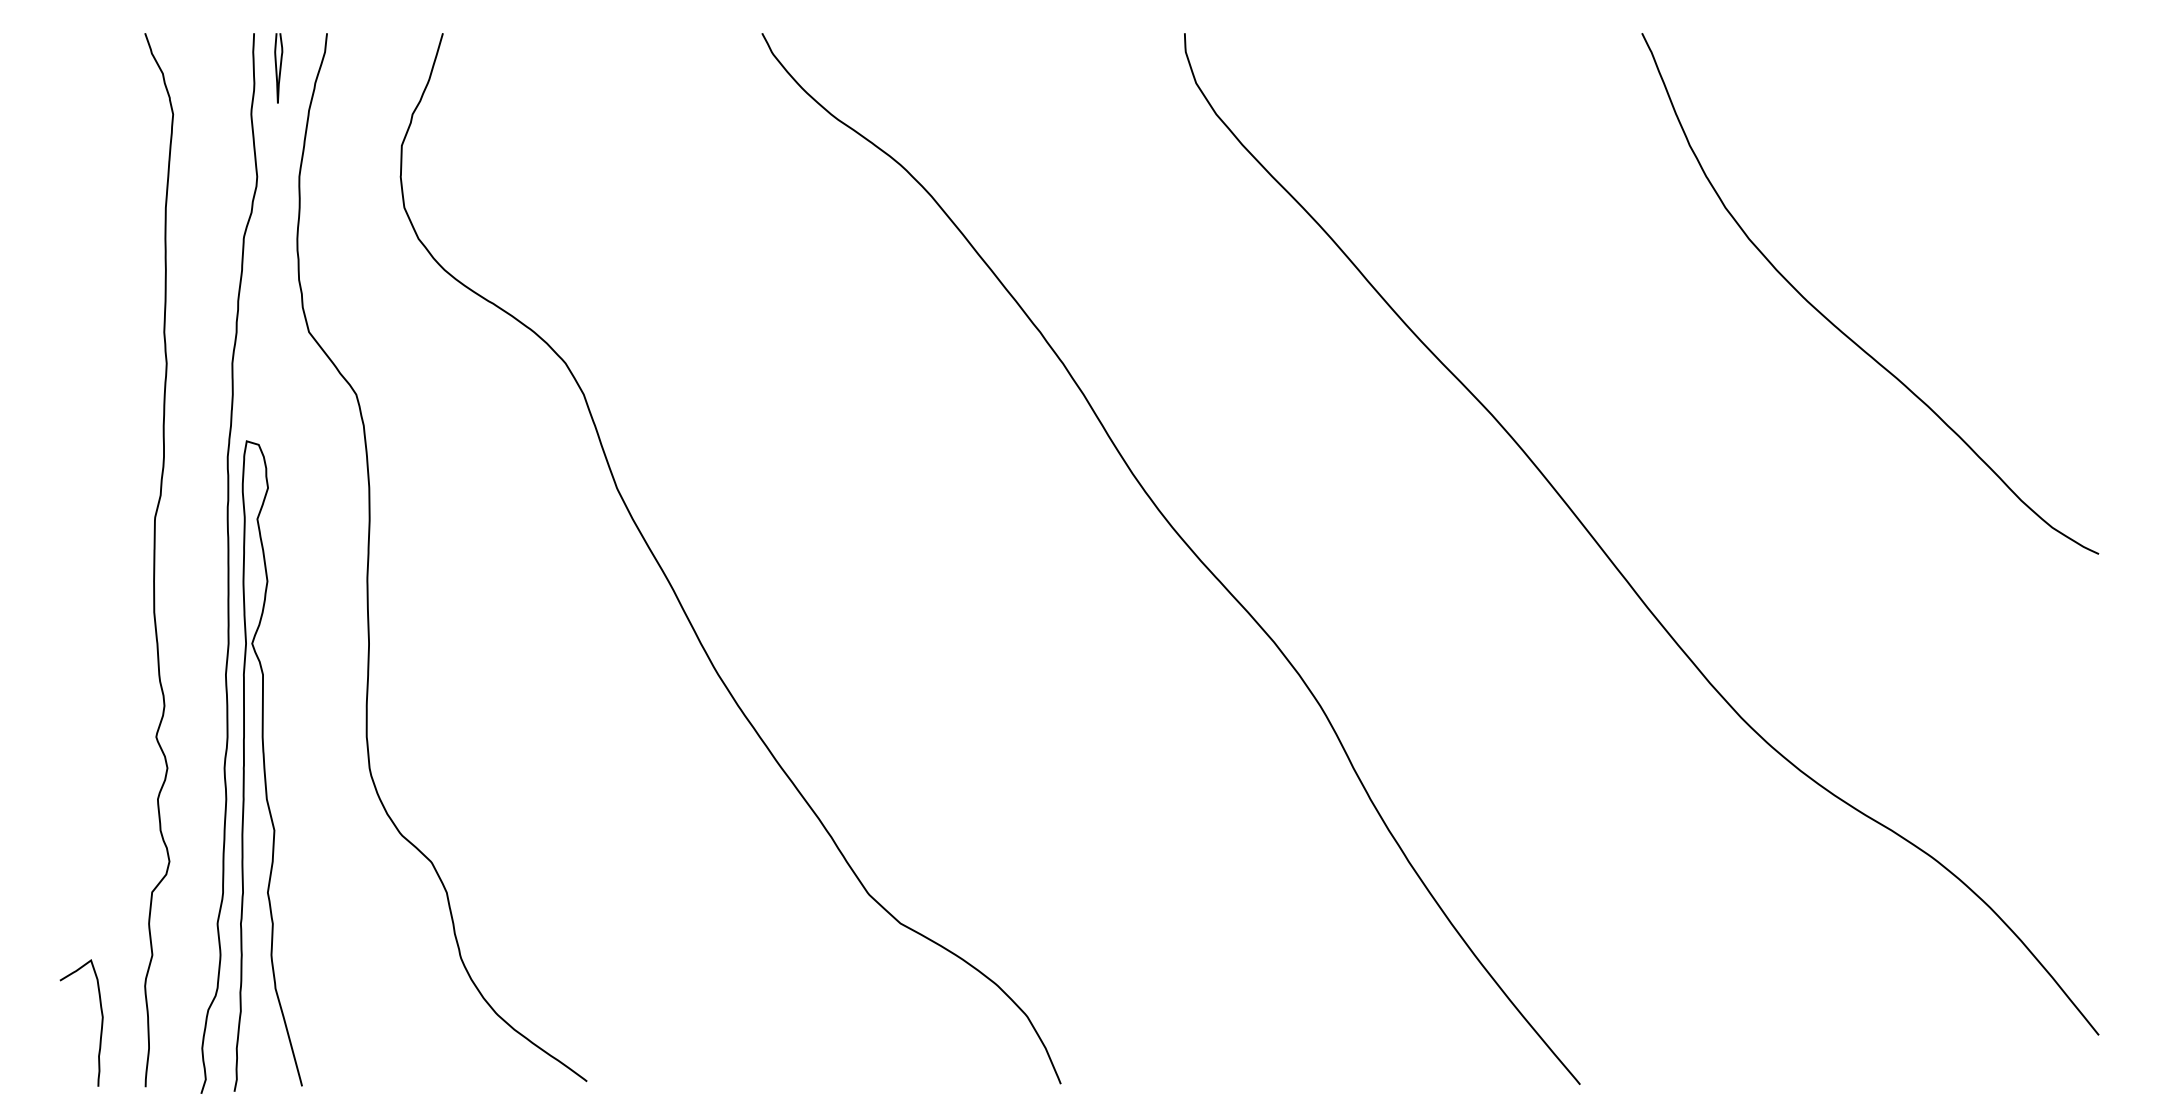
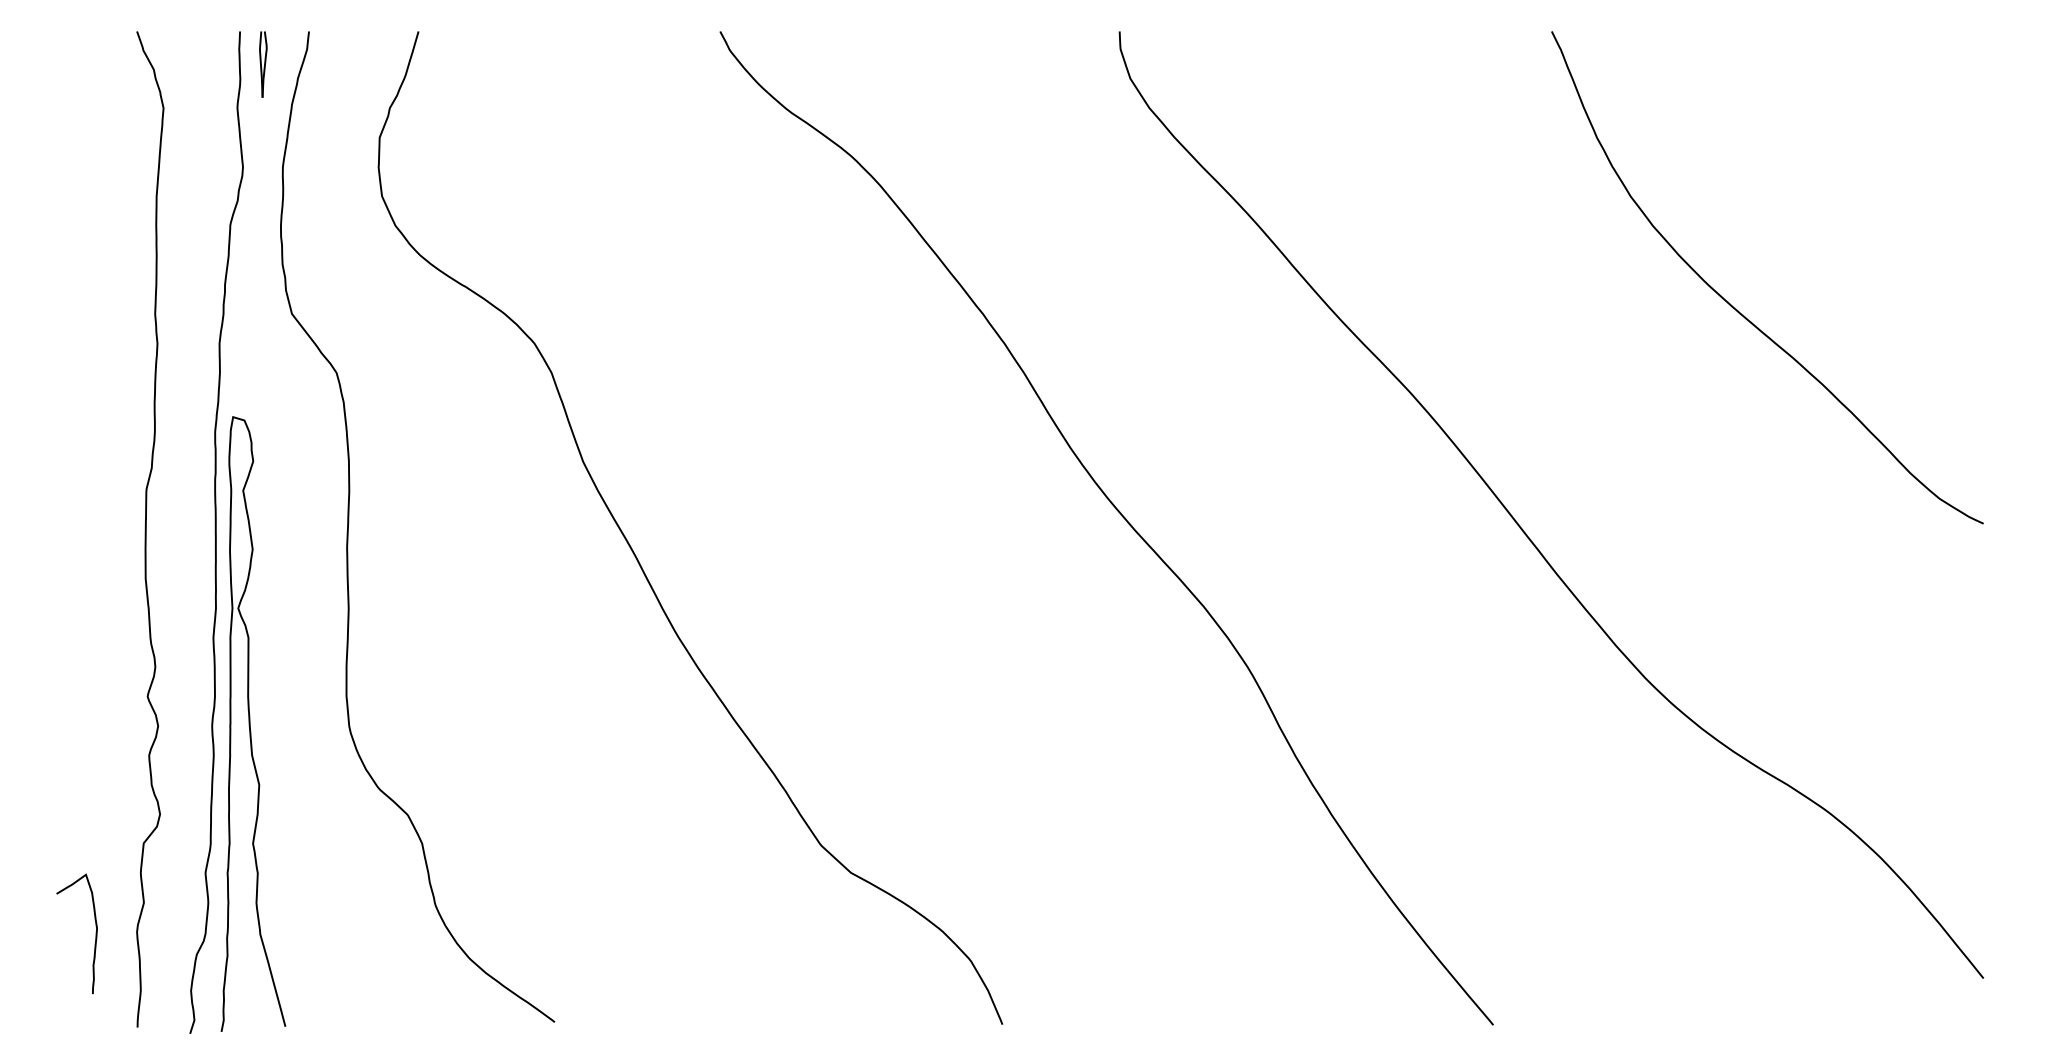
curve: (101, 1022) -> (95, 933), moved

